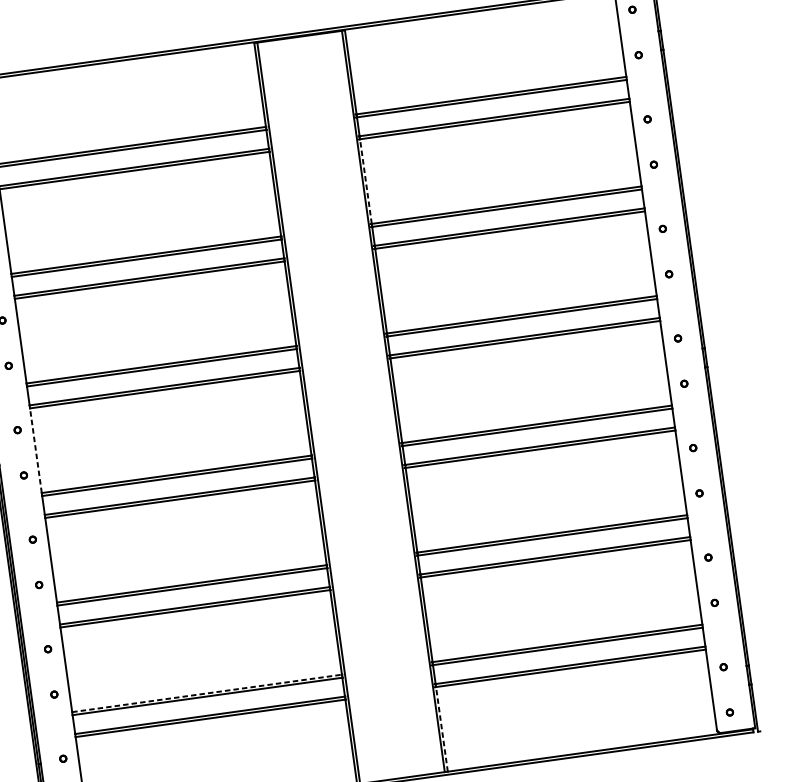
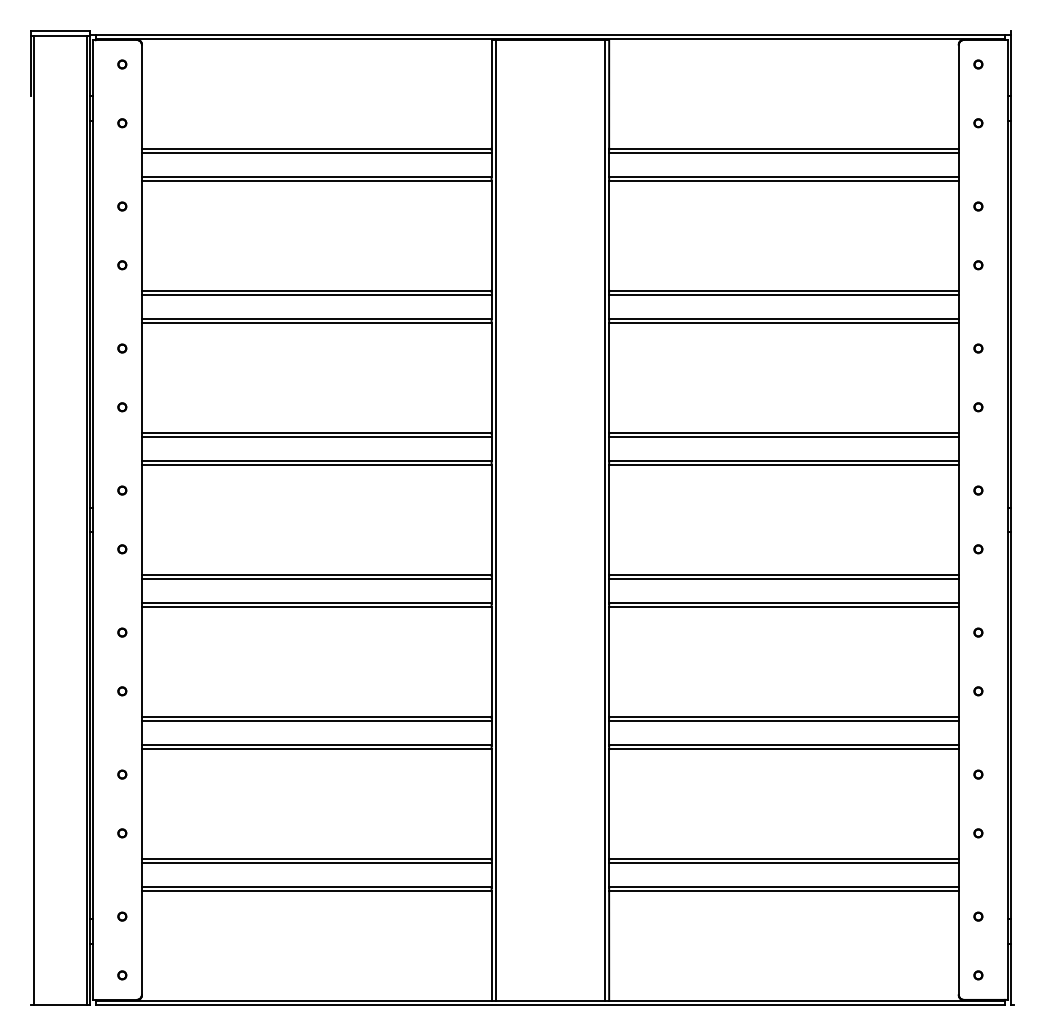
line: (366, 181) -> (609, 235), dashed -> solid
line: (35, 450) -> (141, 519), dashed -> solid
line: (206, 693) -> (316, 858), dashed -> solid
line: (442, 729) -> (609, 946), dashed -> solid

